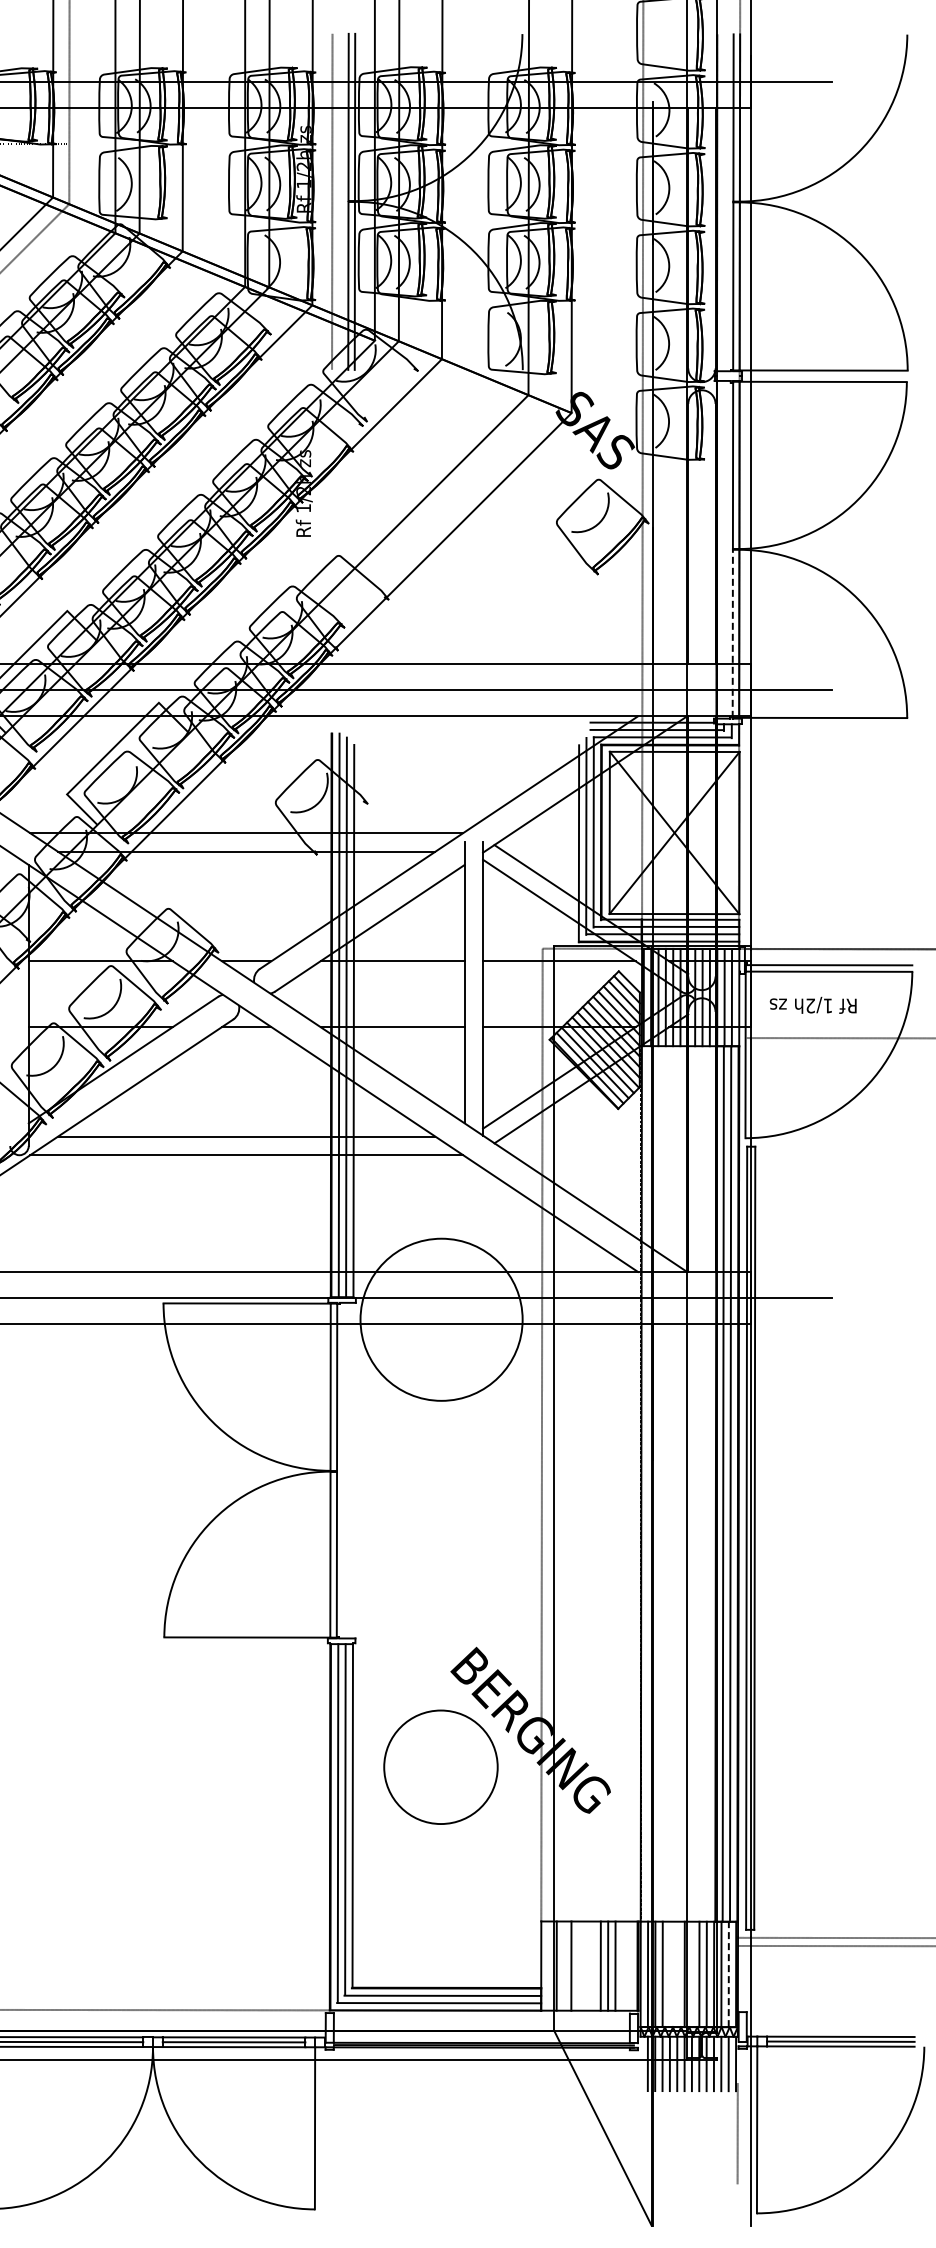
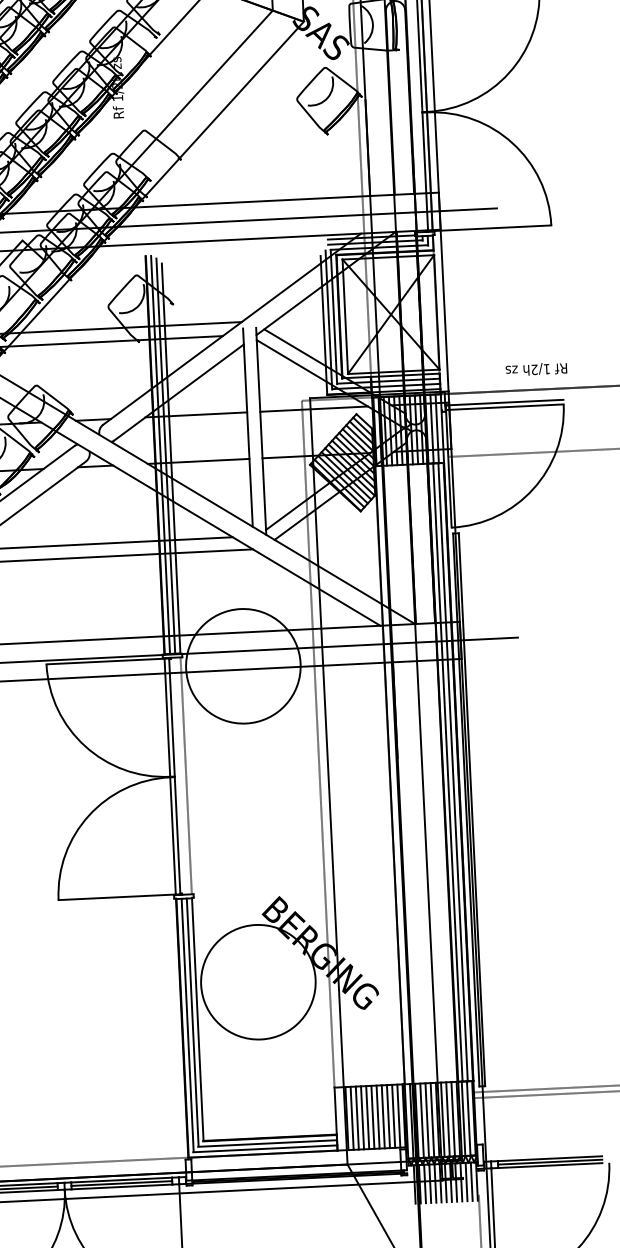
line: (732, 633) -> (425, 171), dashed -> solid
text: (812, 1004) -> (535, 368), moved
line: (353, 1470) -> (186, 775), added
circle: (440, 1767) -> (258, 982), size x1.43
line: (564, 1965) -> (352, 1117), added
line: (578, 1965) -> (362, 1117), added
line: (586, 1965) -> (367, 1117), added
line: (593, 1965) -> (372, 1116), added
line: (622, 1965) -> (393, 1115), added
line: (630, 1965) -> (399, 1115), added
line: (669, 1974) -> (426, 1120), added
line: (677, 1974) -> (432, 1120), added
line: (692, 1974) -> (443, 1119), added
line: (728, 1974) -> (468, 1118), dashed -> solid

